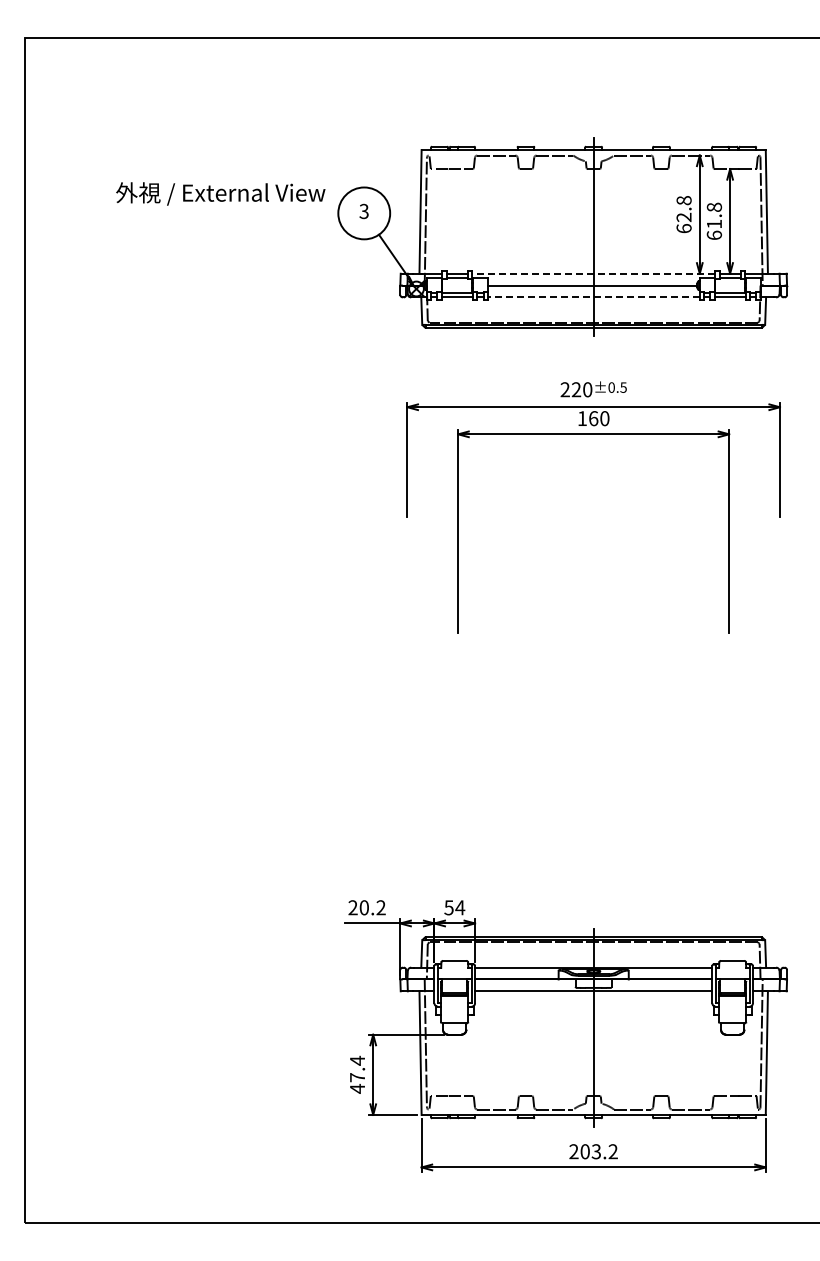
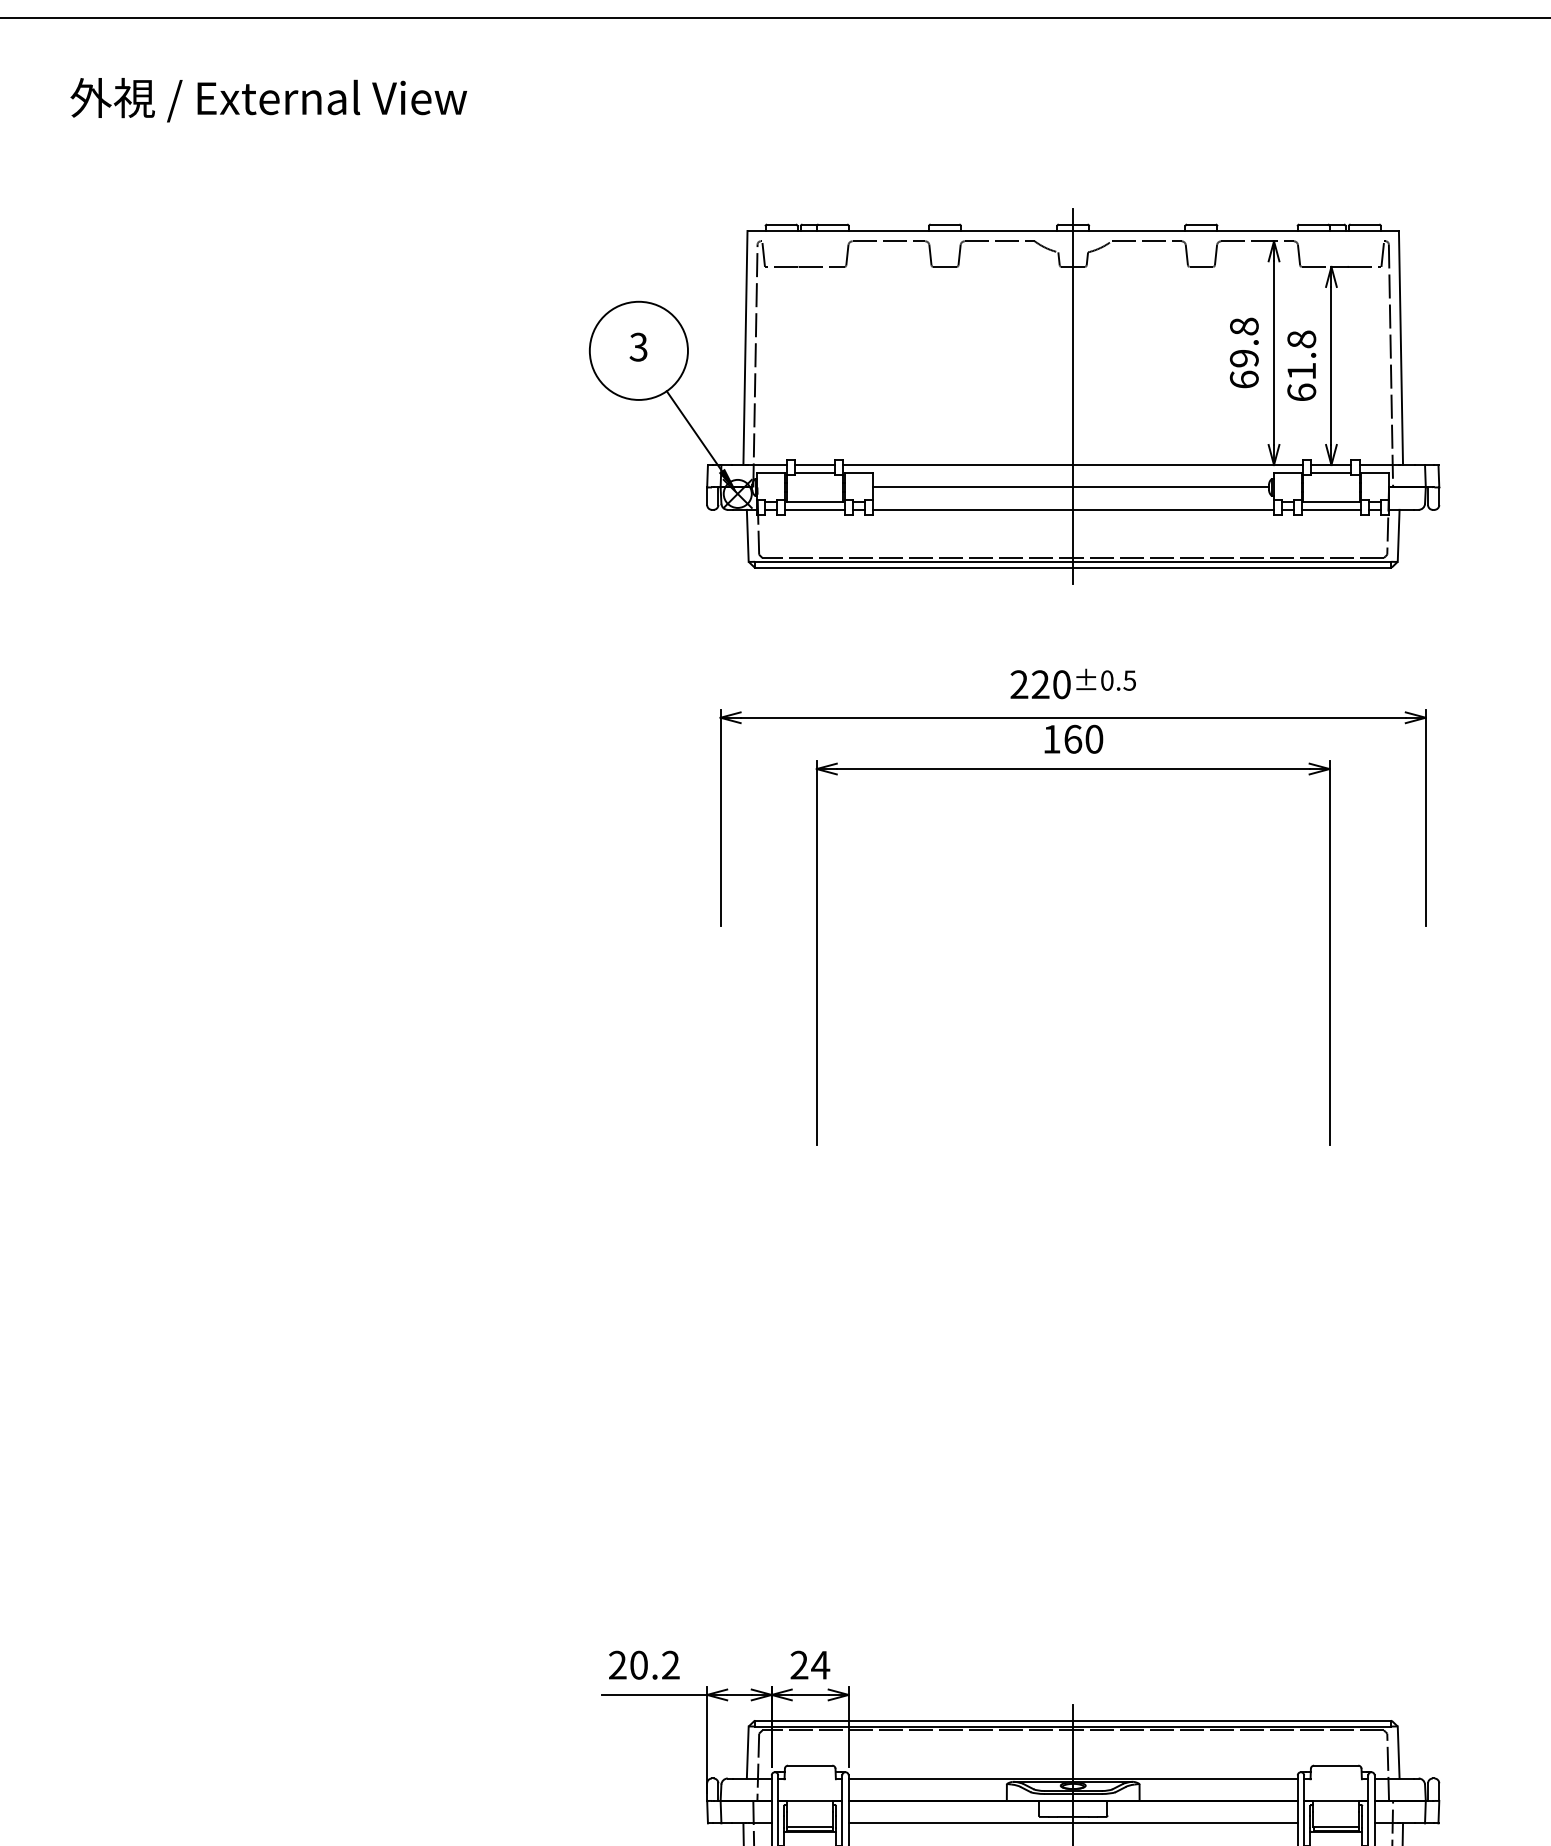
text: (220, 193) -> (268, 99), moved
text: (683, 217) -> (1243, 358), 62.8 -> 69.8
line: (593, 273) -> (1072, 464), dashed -> solid
line: (593, 297) -> (1072, 510), dashed -> solid
text: (448, 907) -> (798, 1664), 54 -> 24

